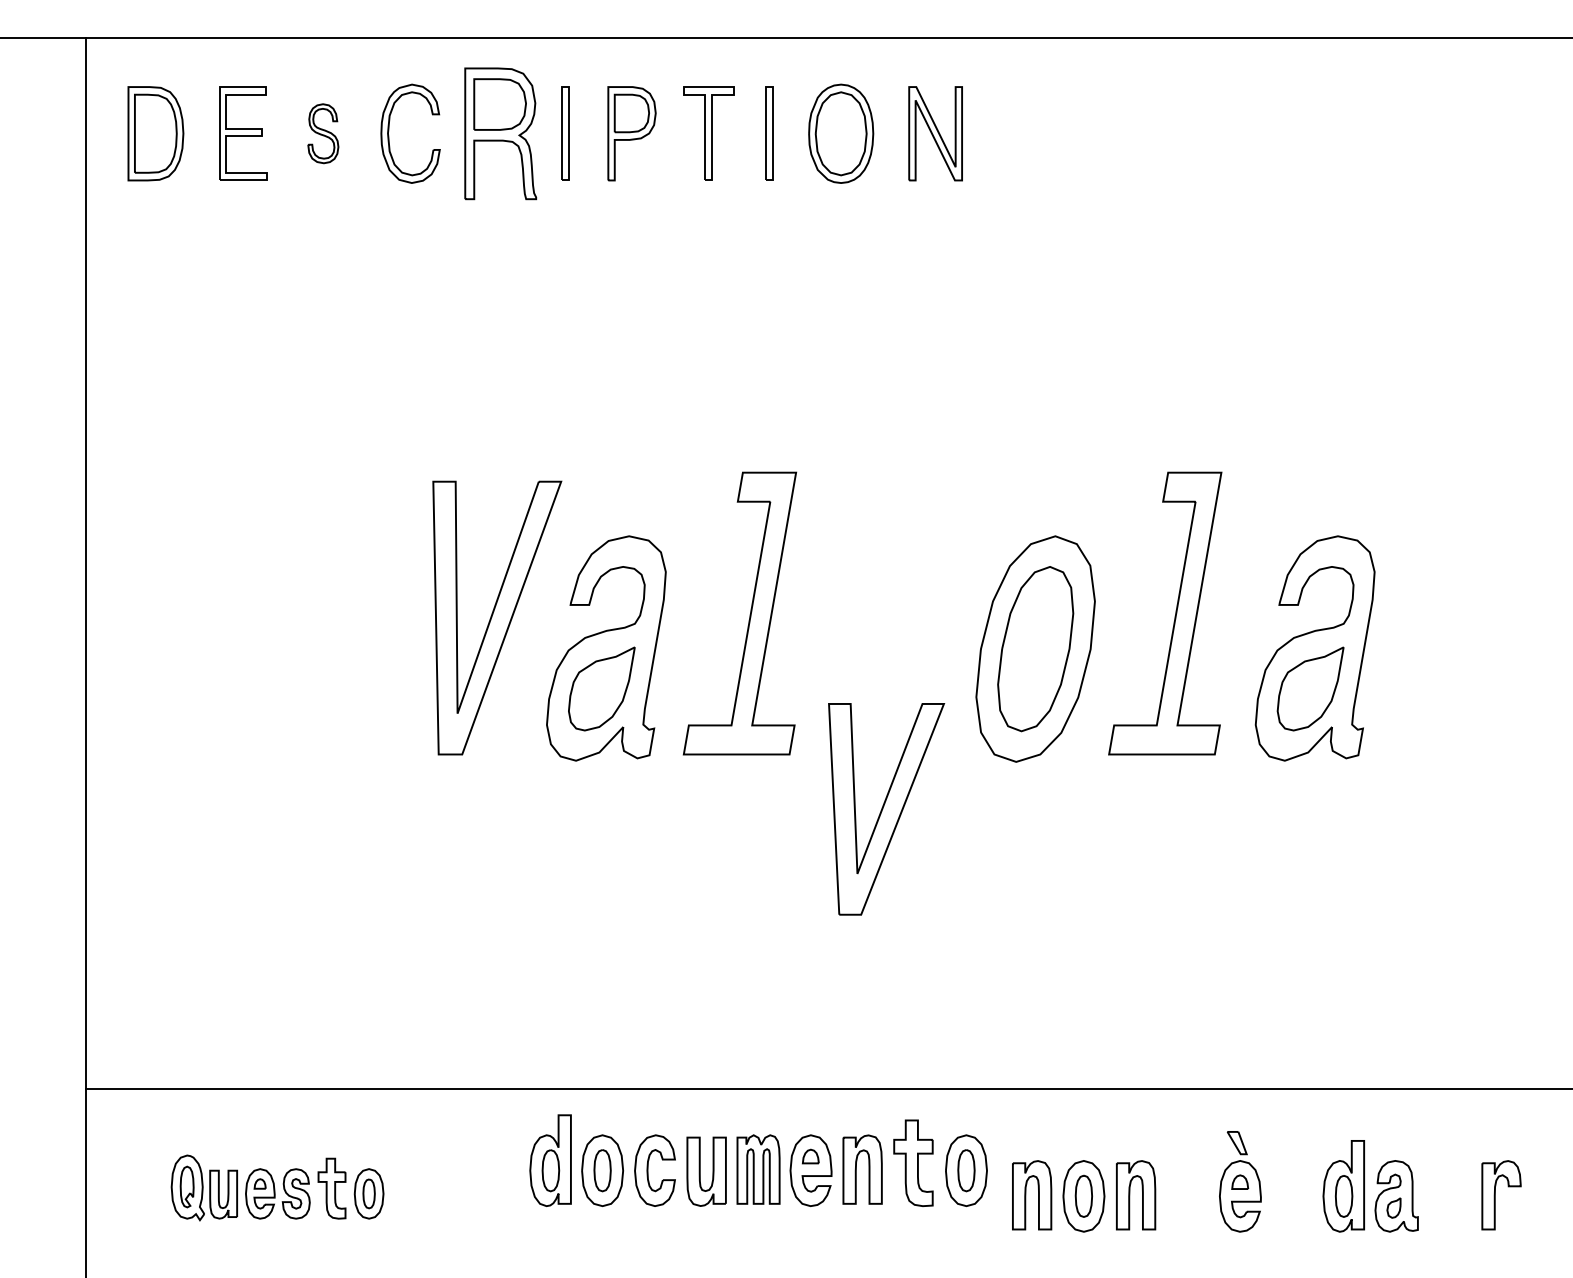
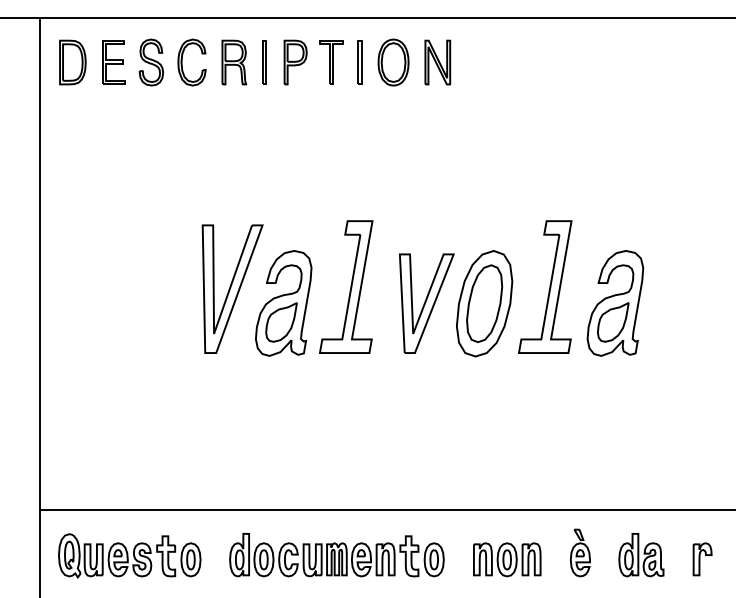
part: (321, 133) -> (150, 62), size x1.67
part: (501, 133) -> (234, 62), size x0.71
part: (885, 808) -> (426, 303), moved
part: (757, 1161) -> (336, 555), moved
part: (276, 1187) -> (129, 555), size x1.43

